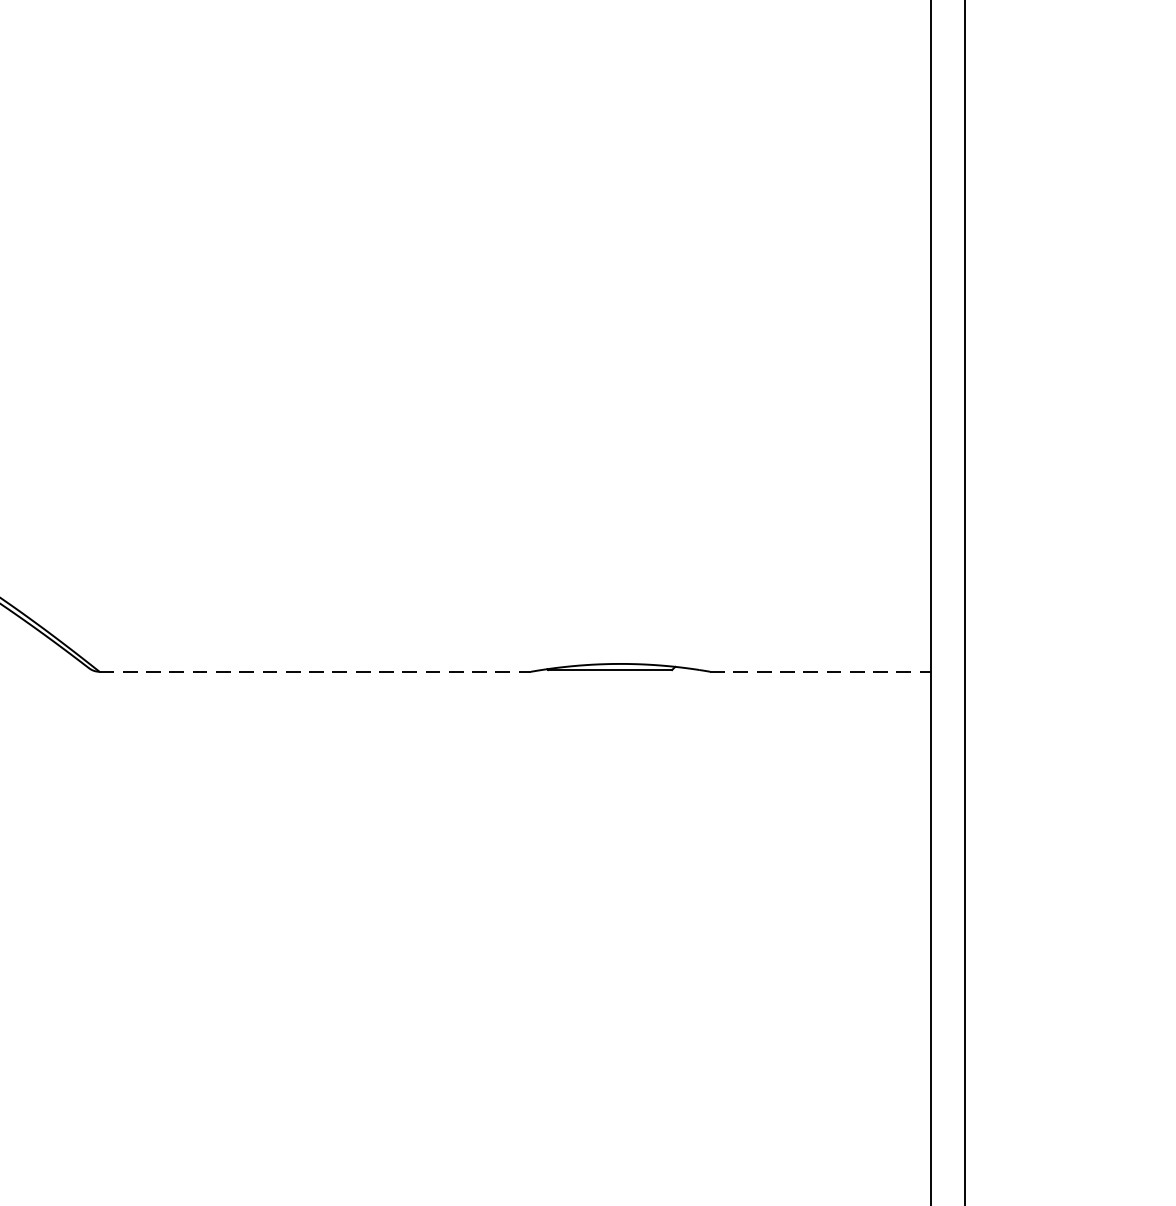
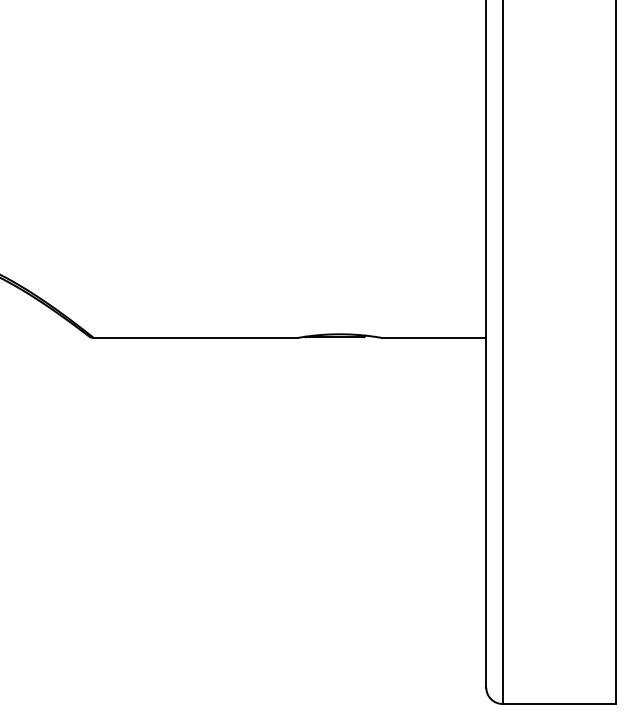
line: (314, 670) -> (195, 337), dashed -> solid
line: (820, 670) -> (434, 337), dashed -> solid

